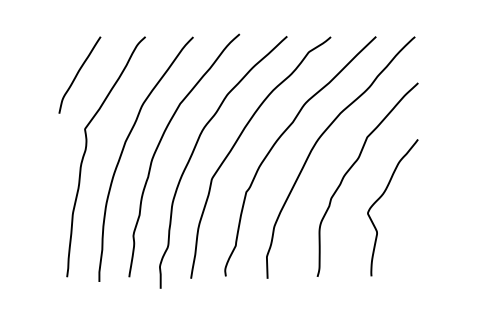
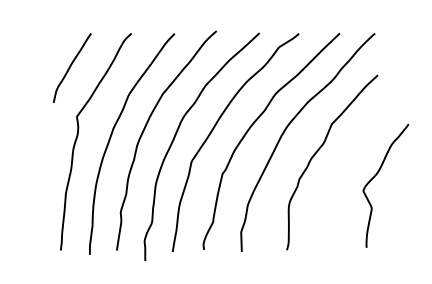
curve: (382, 196) -> (376, 175), moved

